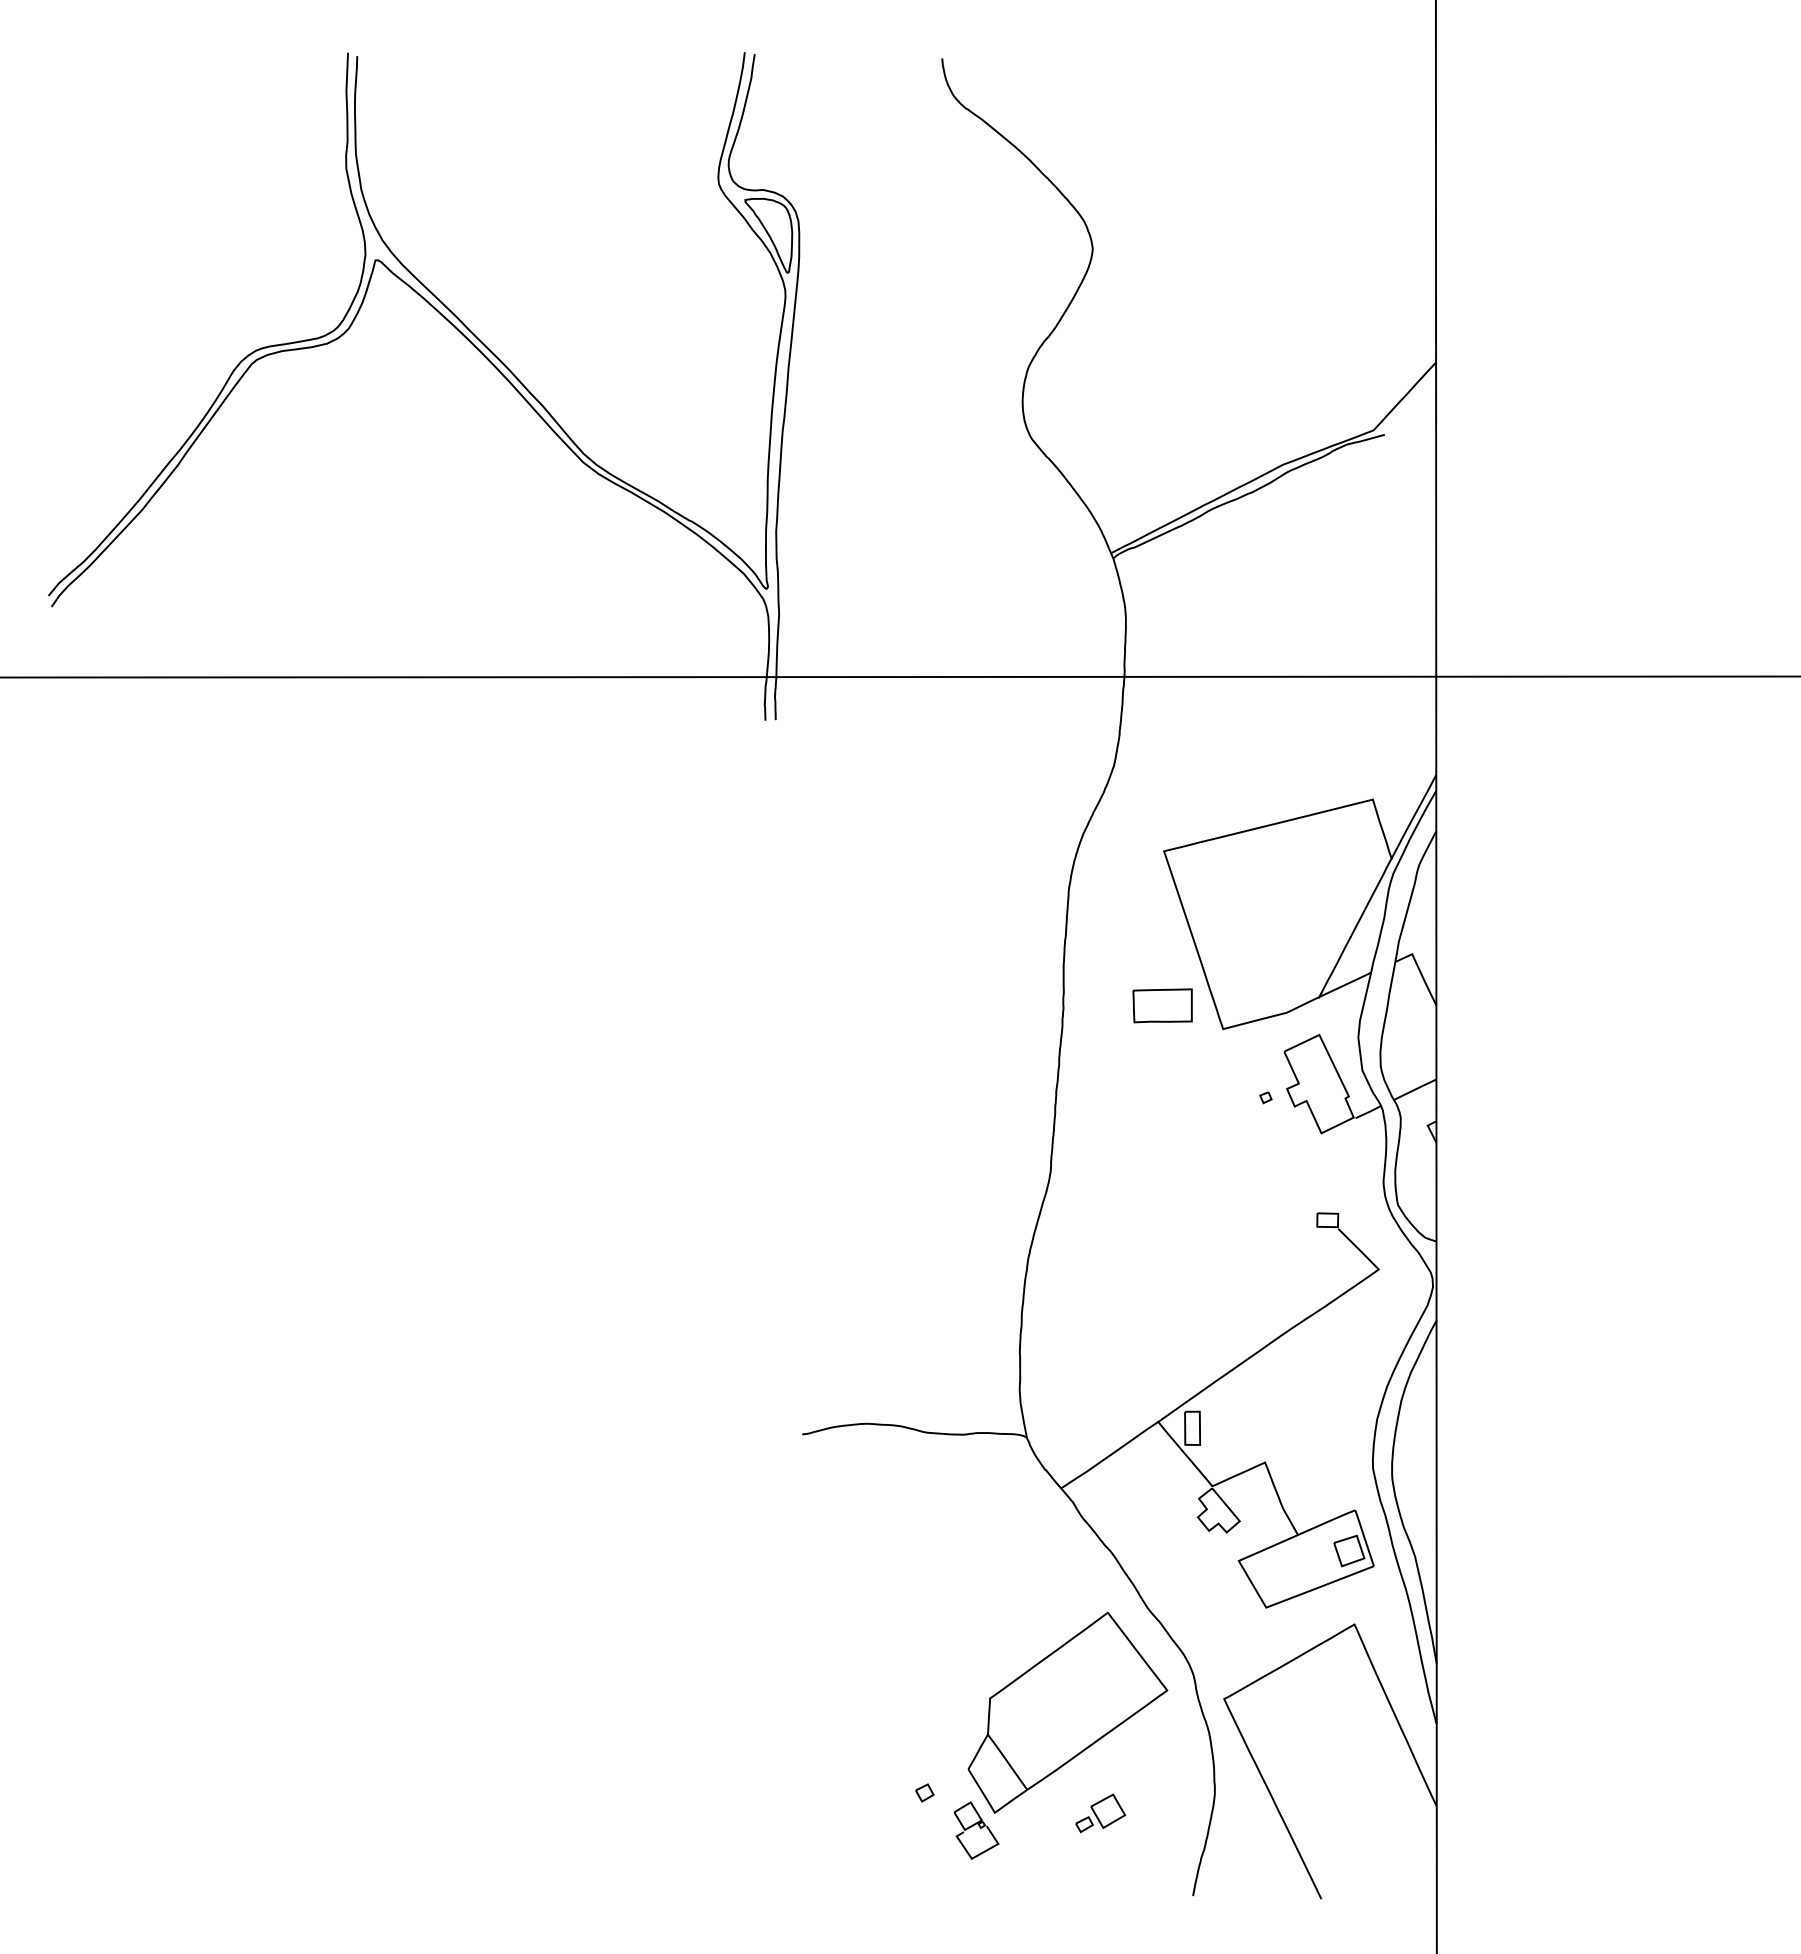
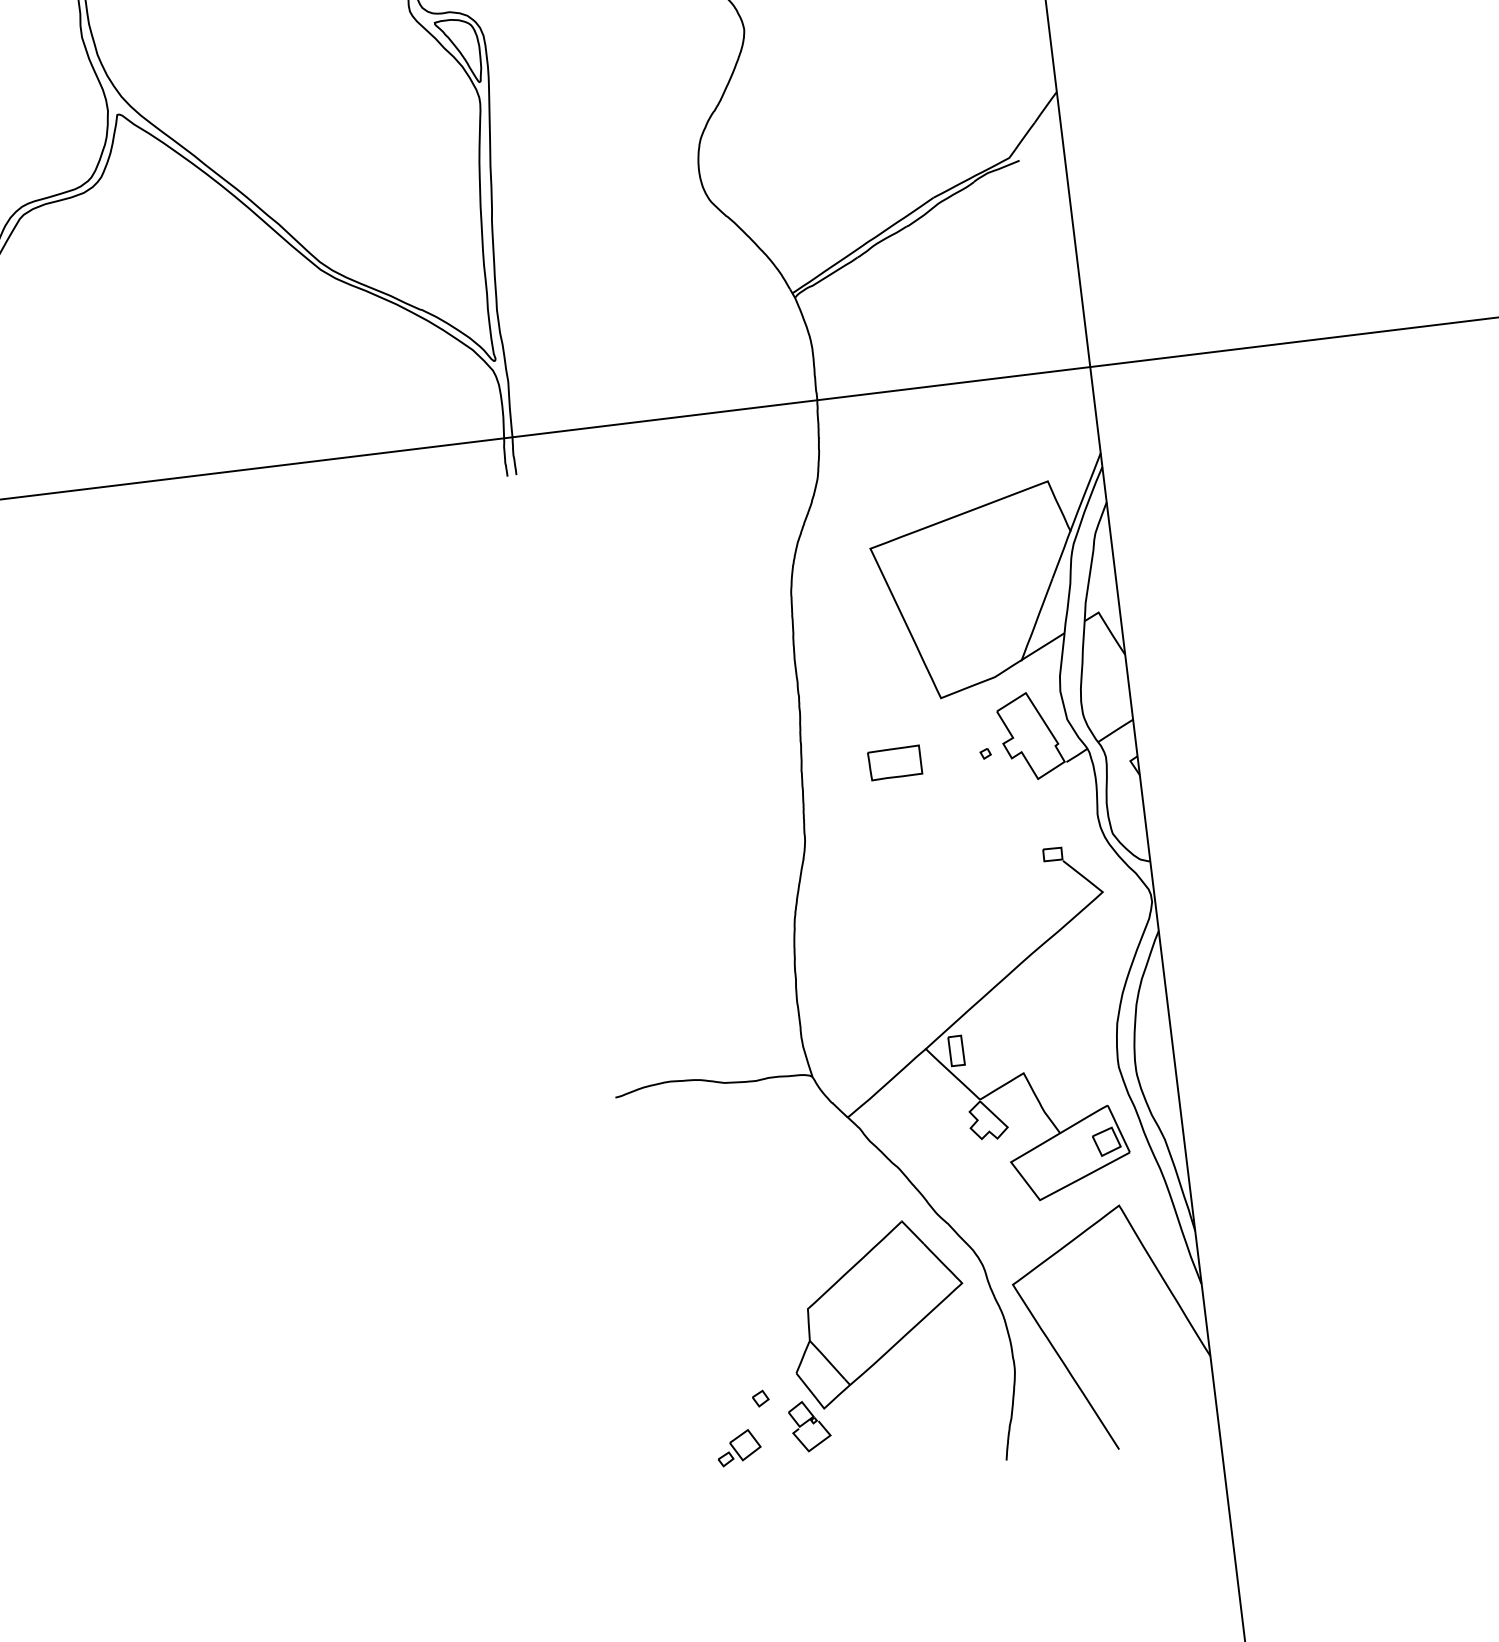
curve: (1162, 990) -> (893, 749), moved
part: (1100, 1813) -> (738, 1447), moved

